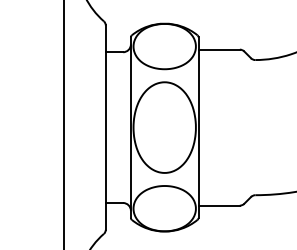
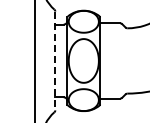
line: (106, 128) -> (55, 61), solid -> dashed

